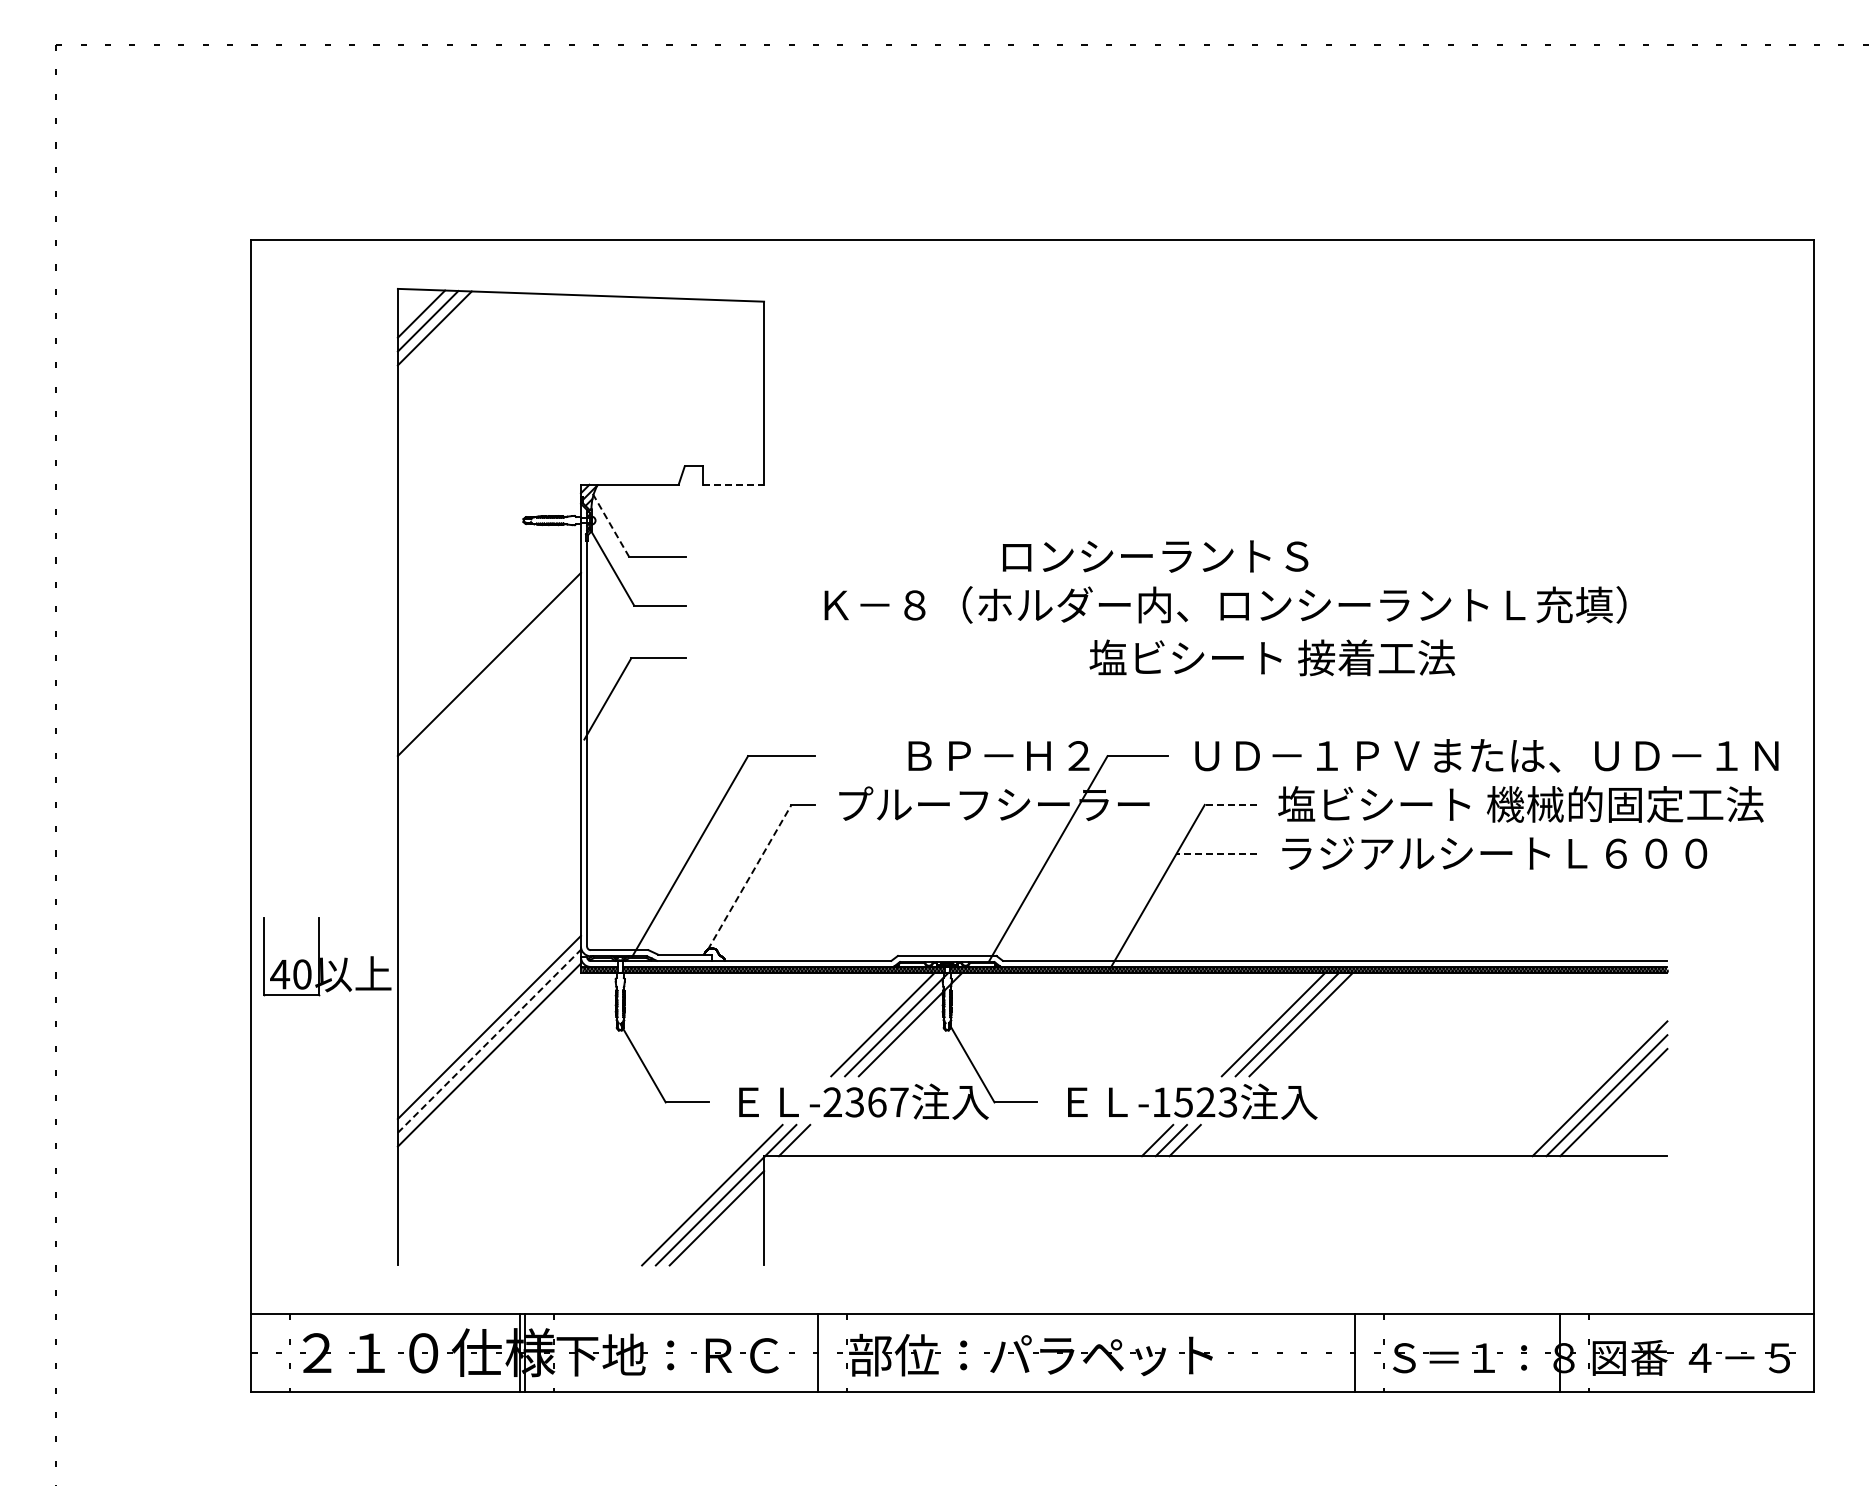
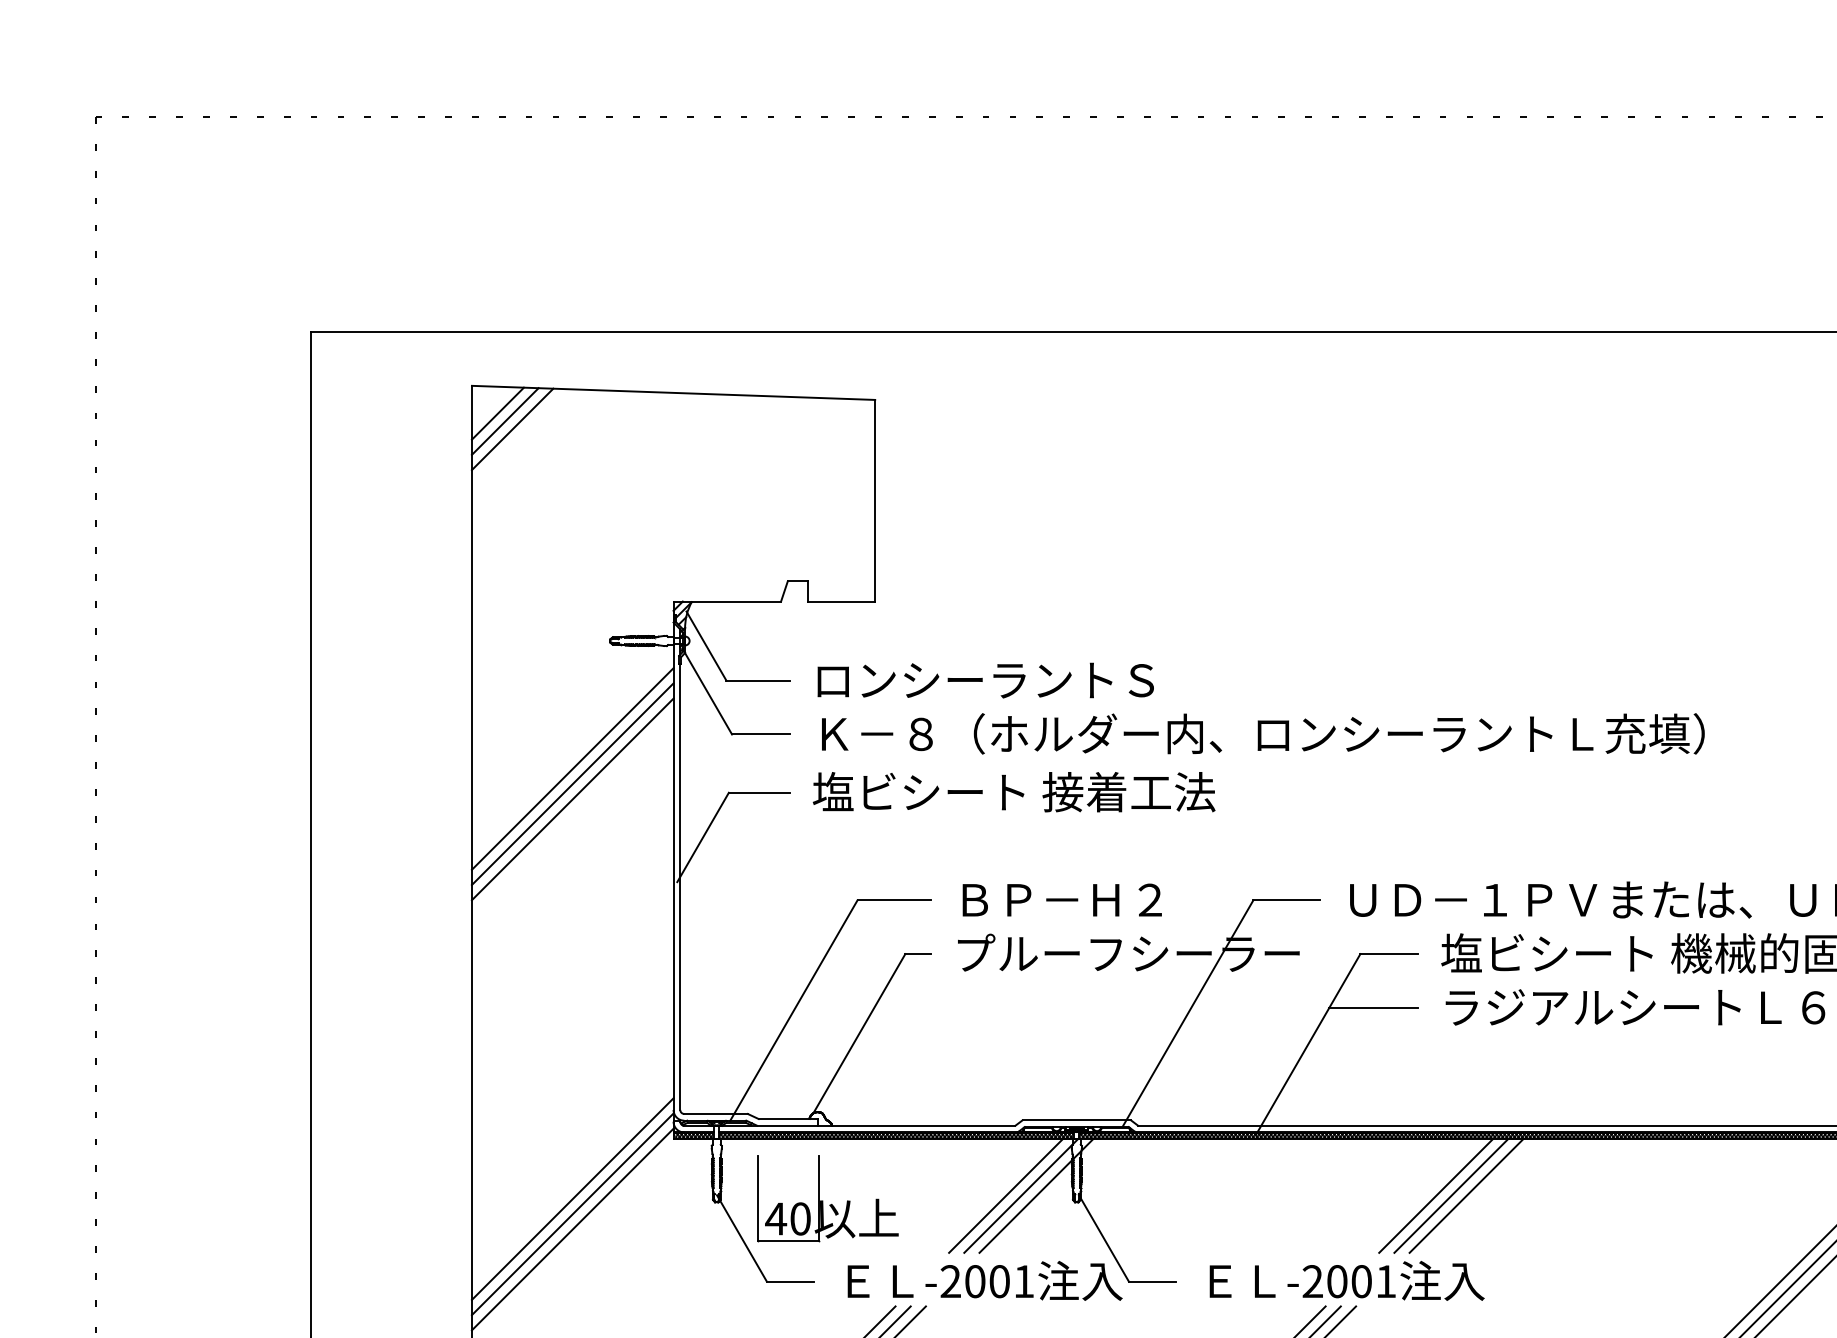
line: (733, 484) -> (841, 601), dashed -> solid
line: (611, 525) -> (707, 646), dashed -> solid
text: (1155, 556) -> (985, 680), moved
text: (1225, 604) -> (1263, 733), moved
line: (488, 636) -> (571, 768), added
line: (488, 650) -> (571, 784), added
text: (1272, 657) -> (1014, 791), moved
text: (998, 755) -> (1061, 899), moved
line: (1230, 804) -> (1388, 953), dashed -> solid
line: (1216, 853) -> (1373, 1007), dashed -> solid
line: (749, 877) -> (859, 1033), dashed -> solid
part: (327, 956) -> (828, 1199), moved
line: (489, 1040) -> (572, 1213), dashed -> solid
text: (876, 1102) -> (998, 1281), -2367 -> -2001
text: (1194, 1102) -> (1349, 1281), -1523 -> -2001

